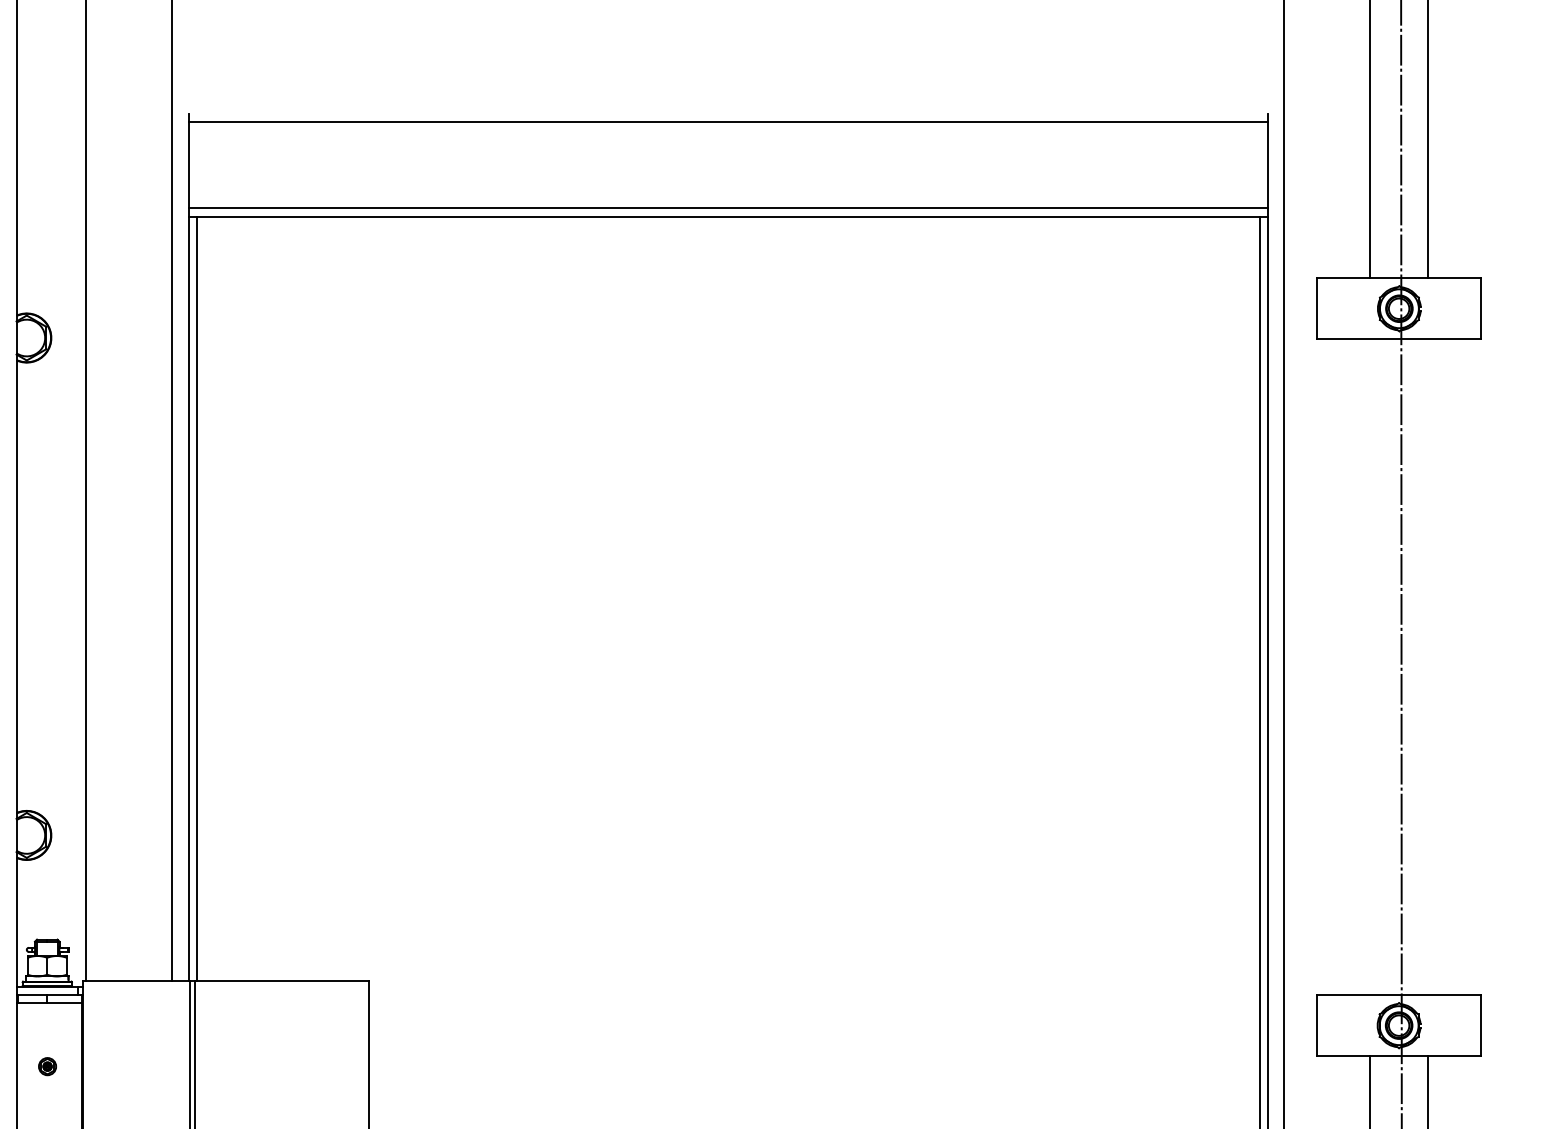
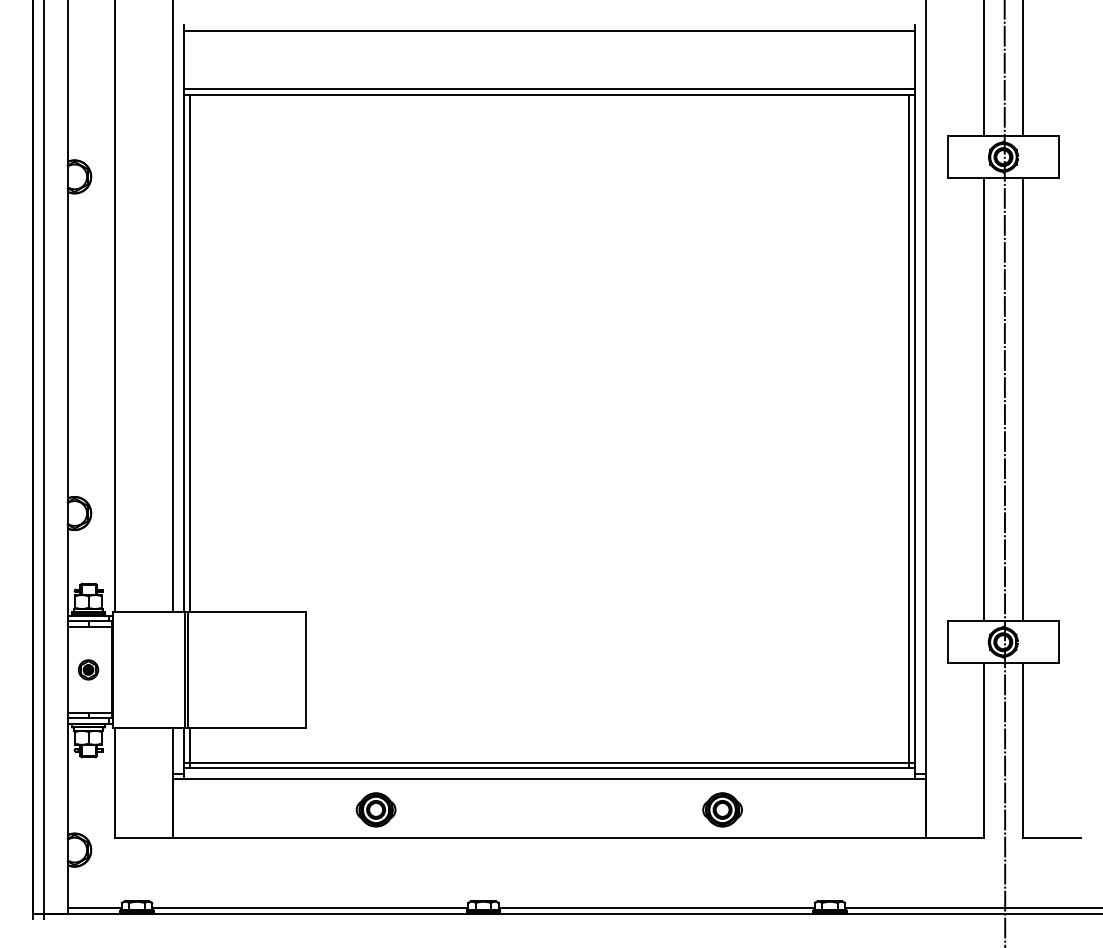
line: (1369, 666) -> (983, 399), added
line: (1427, 666) -> (1022, 399), added
part: (47, 1065) -> (88, 669), size x1.67

